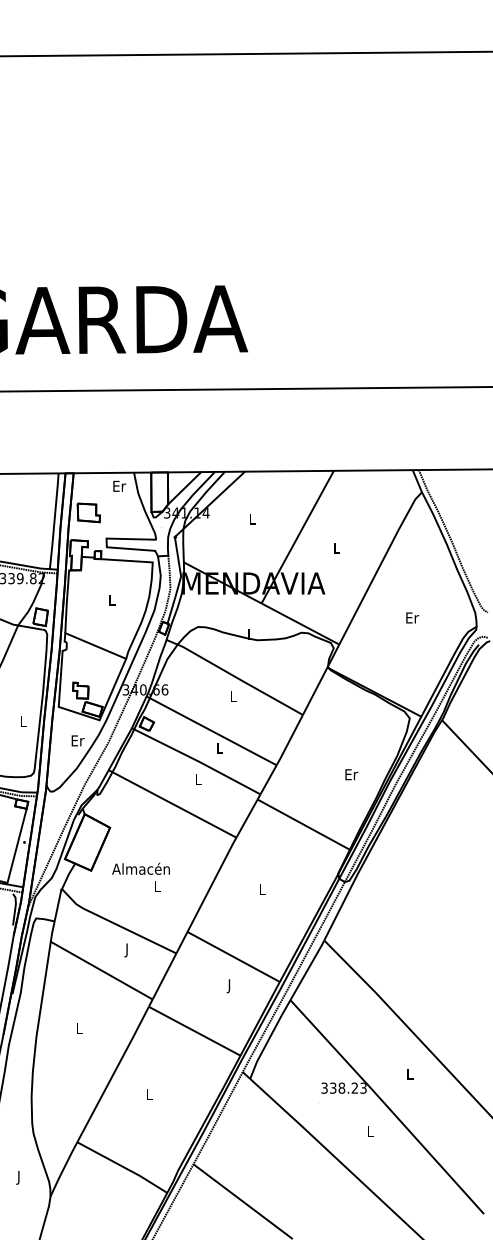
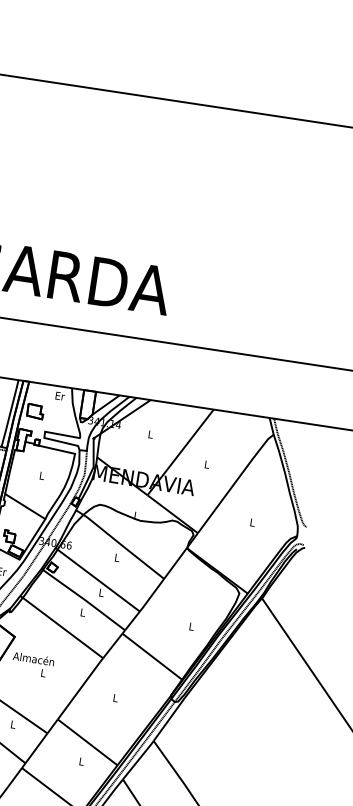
text: (412, 617) -> (252, 522), Er -> L
text: (351, 774) -> (191, 626), Er -> L
text: (140, 876) -> (32, 664), moved
text: (127, 950) -> (13, 725), J -> L
text: (229, 986) -> (81, 762), J -> L

